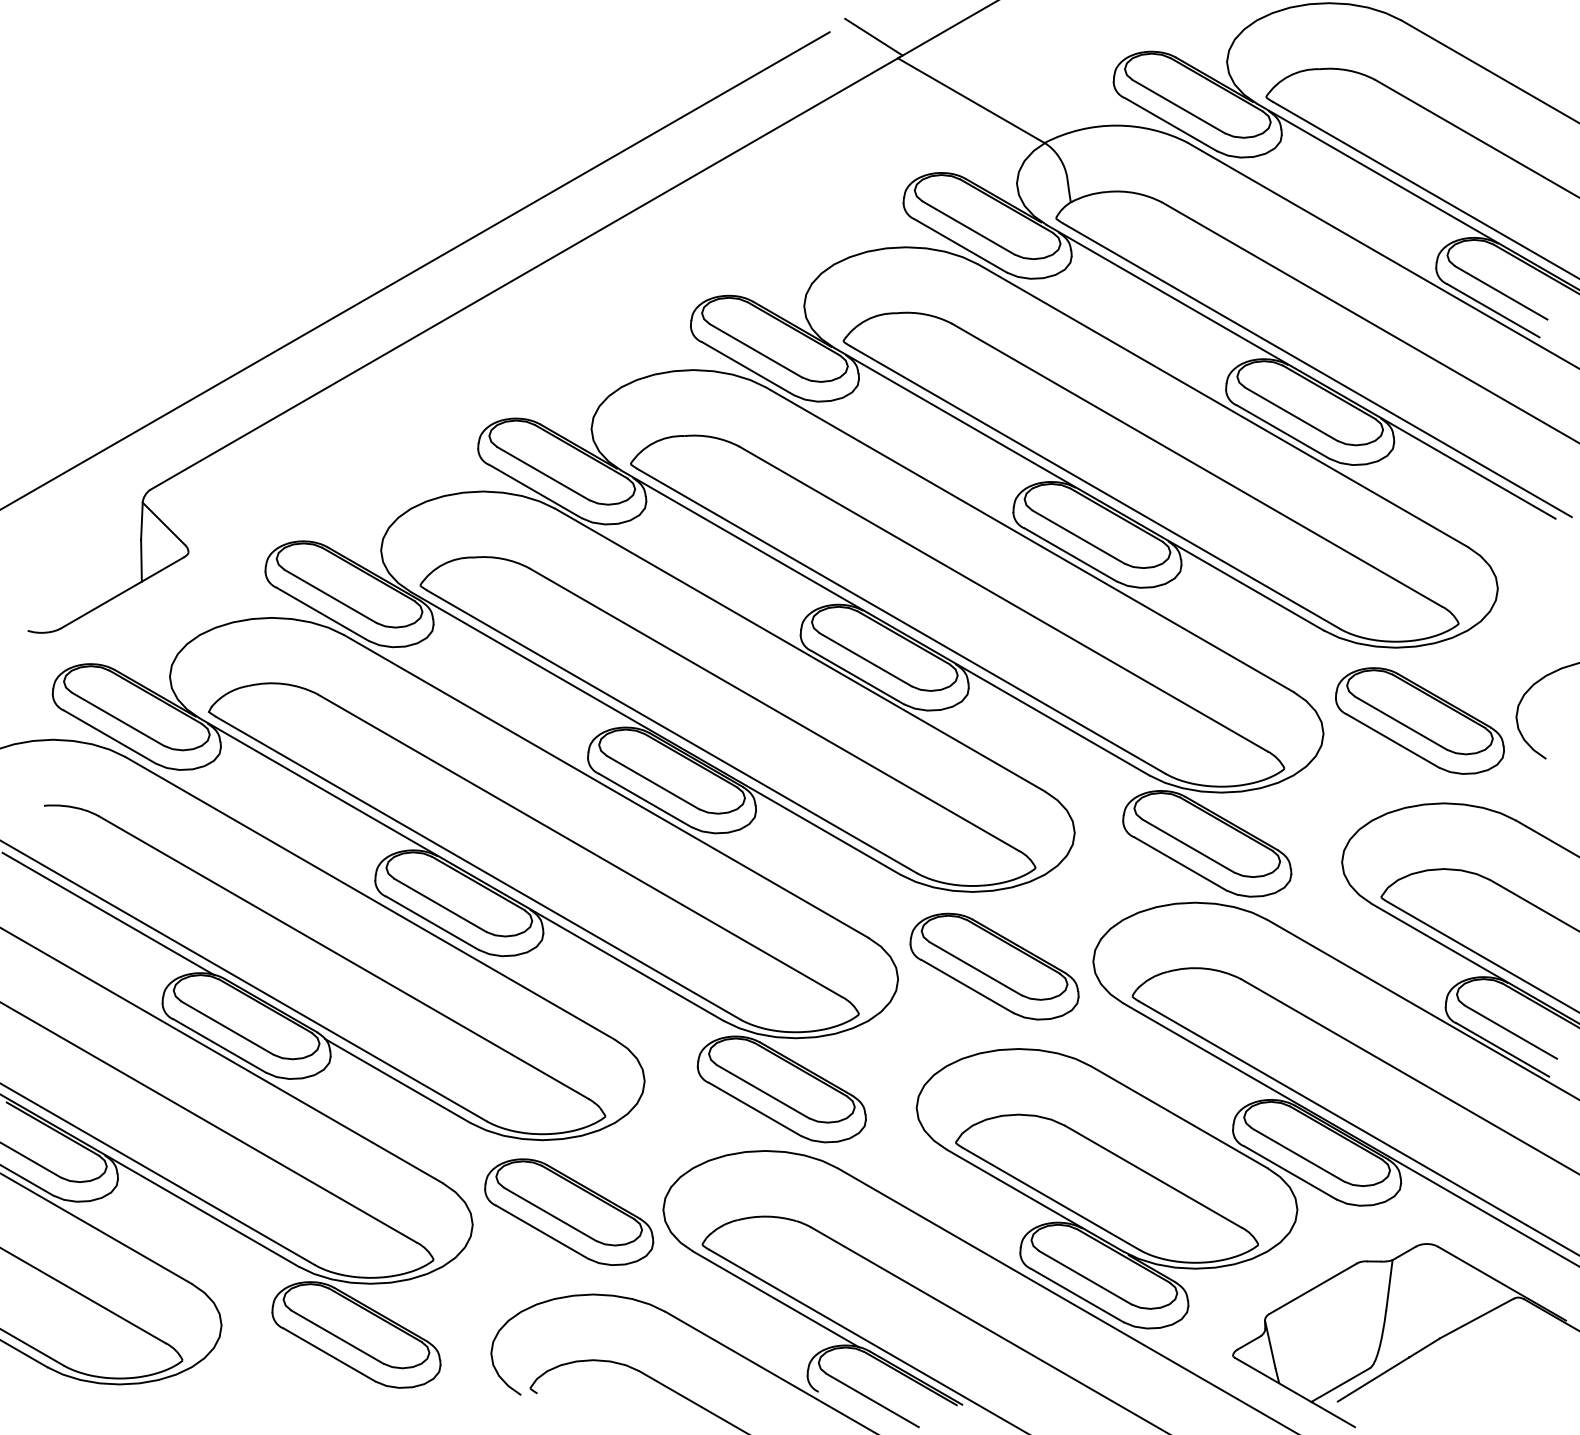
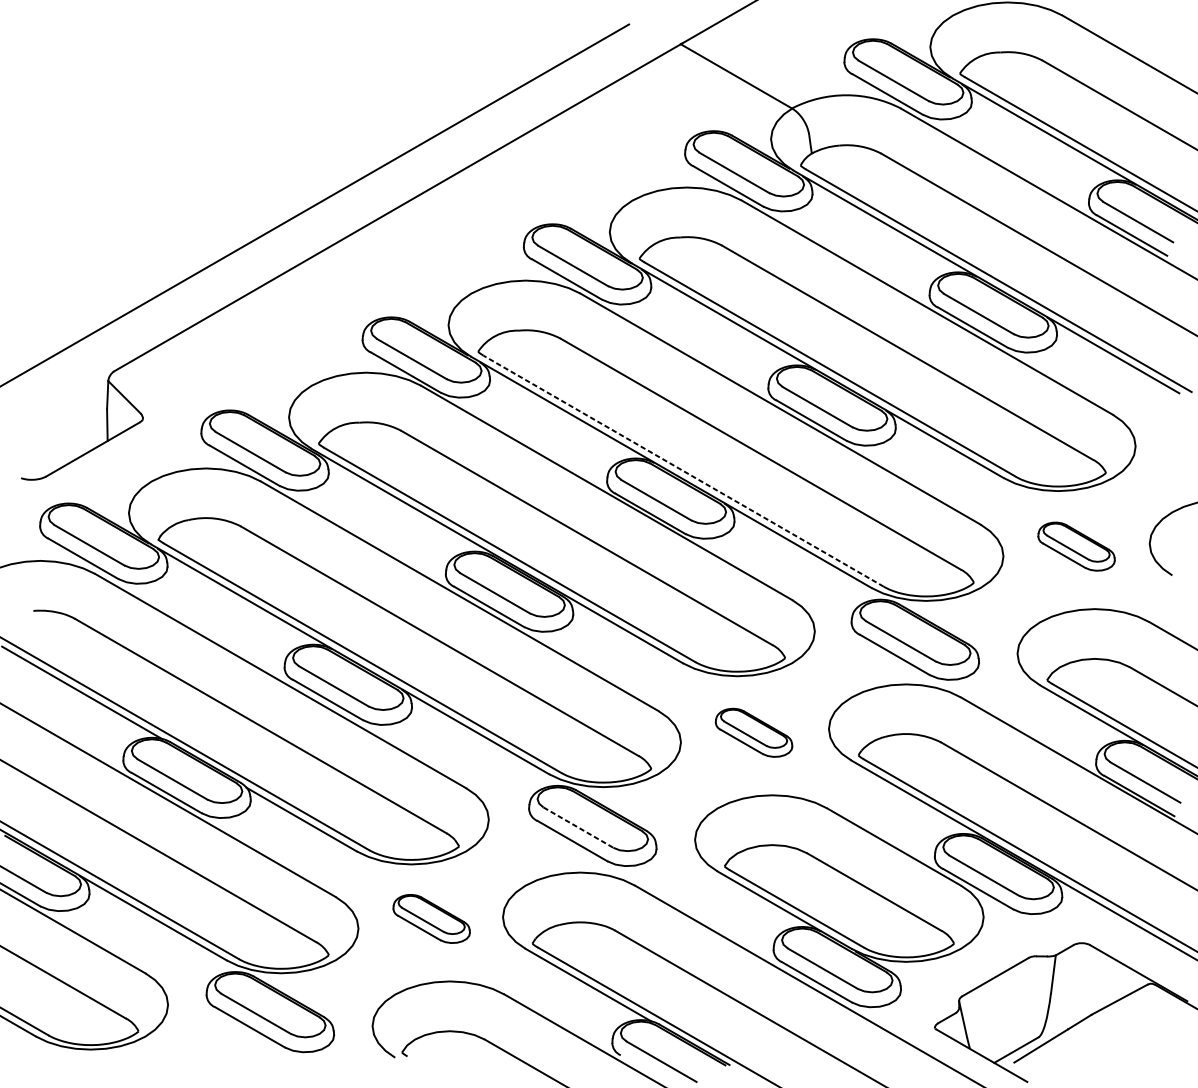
line: (873, 36) -> (662, 27), removed
line: (901, 621) -> (683, 471), solid -> dashed
part: (1419, 720) -> (1076, 546), size x0.6
part: (994, 966) -> (754, 732), size x0.6
line: (763, 1091) -> (578, 827), solid -> dashed
part: (569, 1211) -> (431, 918), size x0.6

